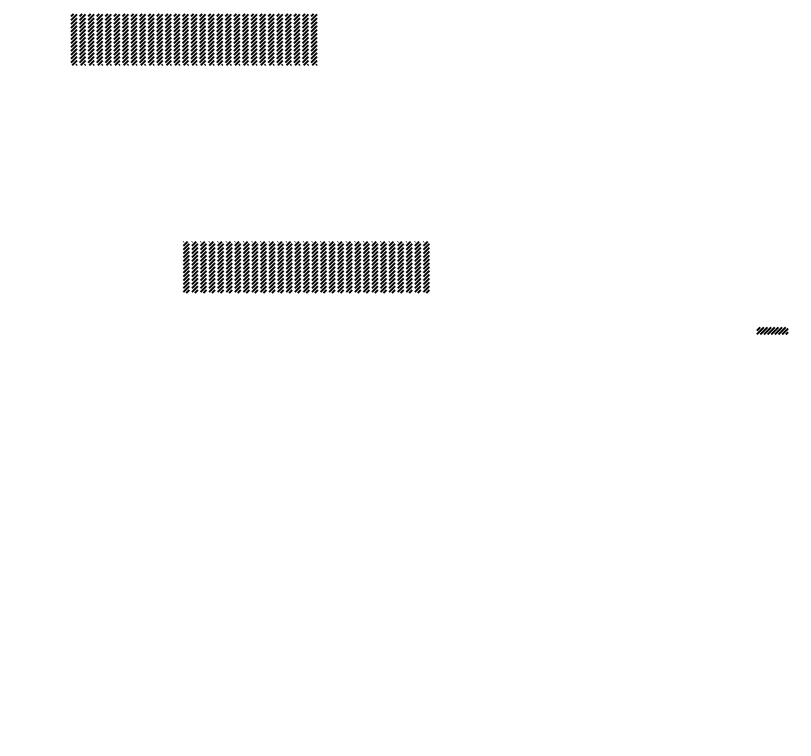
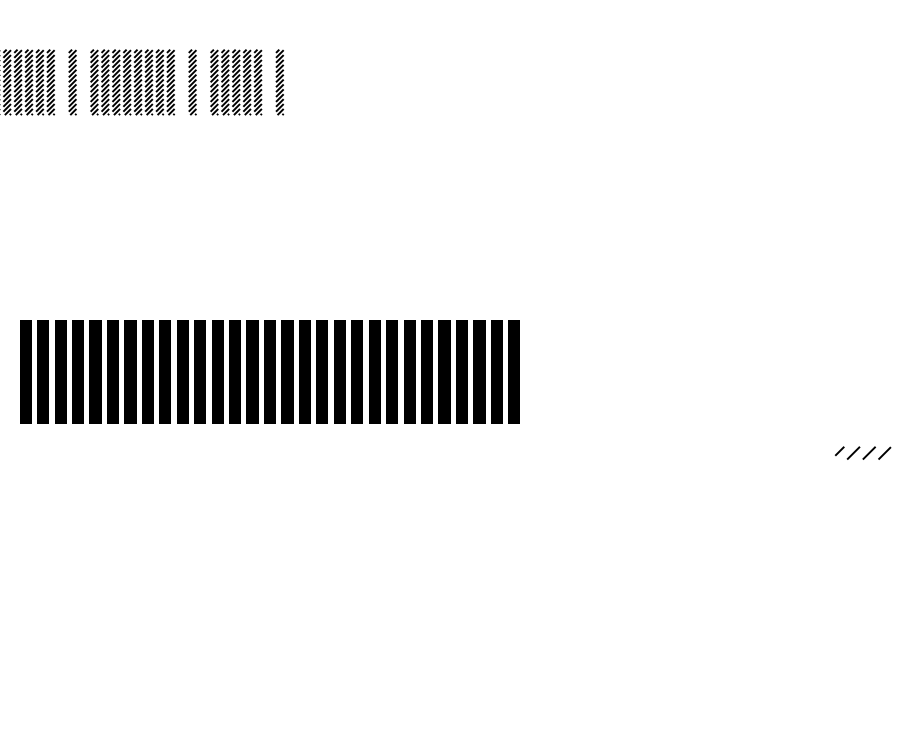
hatch: (142, 39) -> (61, 82), removed
hatch: (159, 39) -> (83, 82), removed
hatch: (236, 39) -> (181, 82), removed
hatch: (254, 39) -> (204, 82), removed
hatch: (305, 39) -> (268, 82), removed
part: (306, 267) -> (270, 372), size x1.6
part: (772, 330) -> (863, 452), size x1.4

